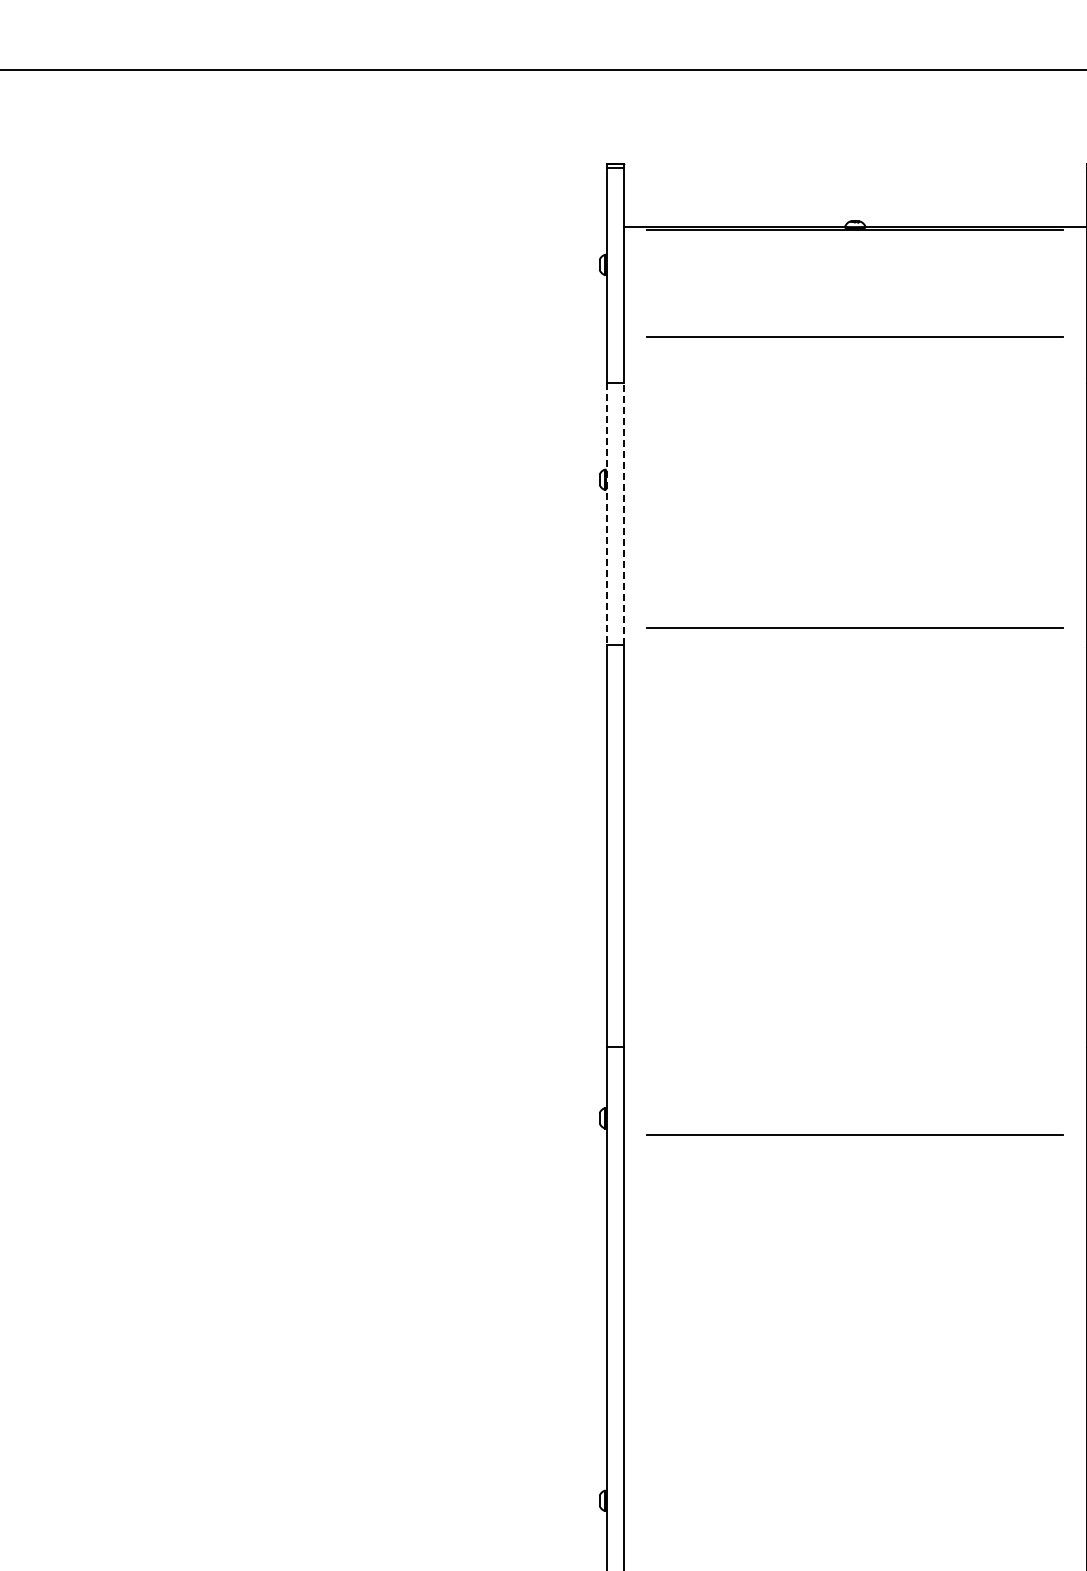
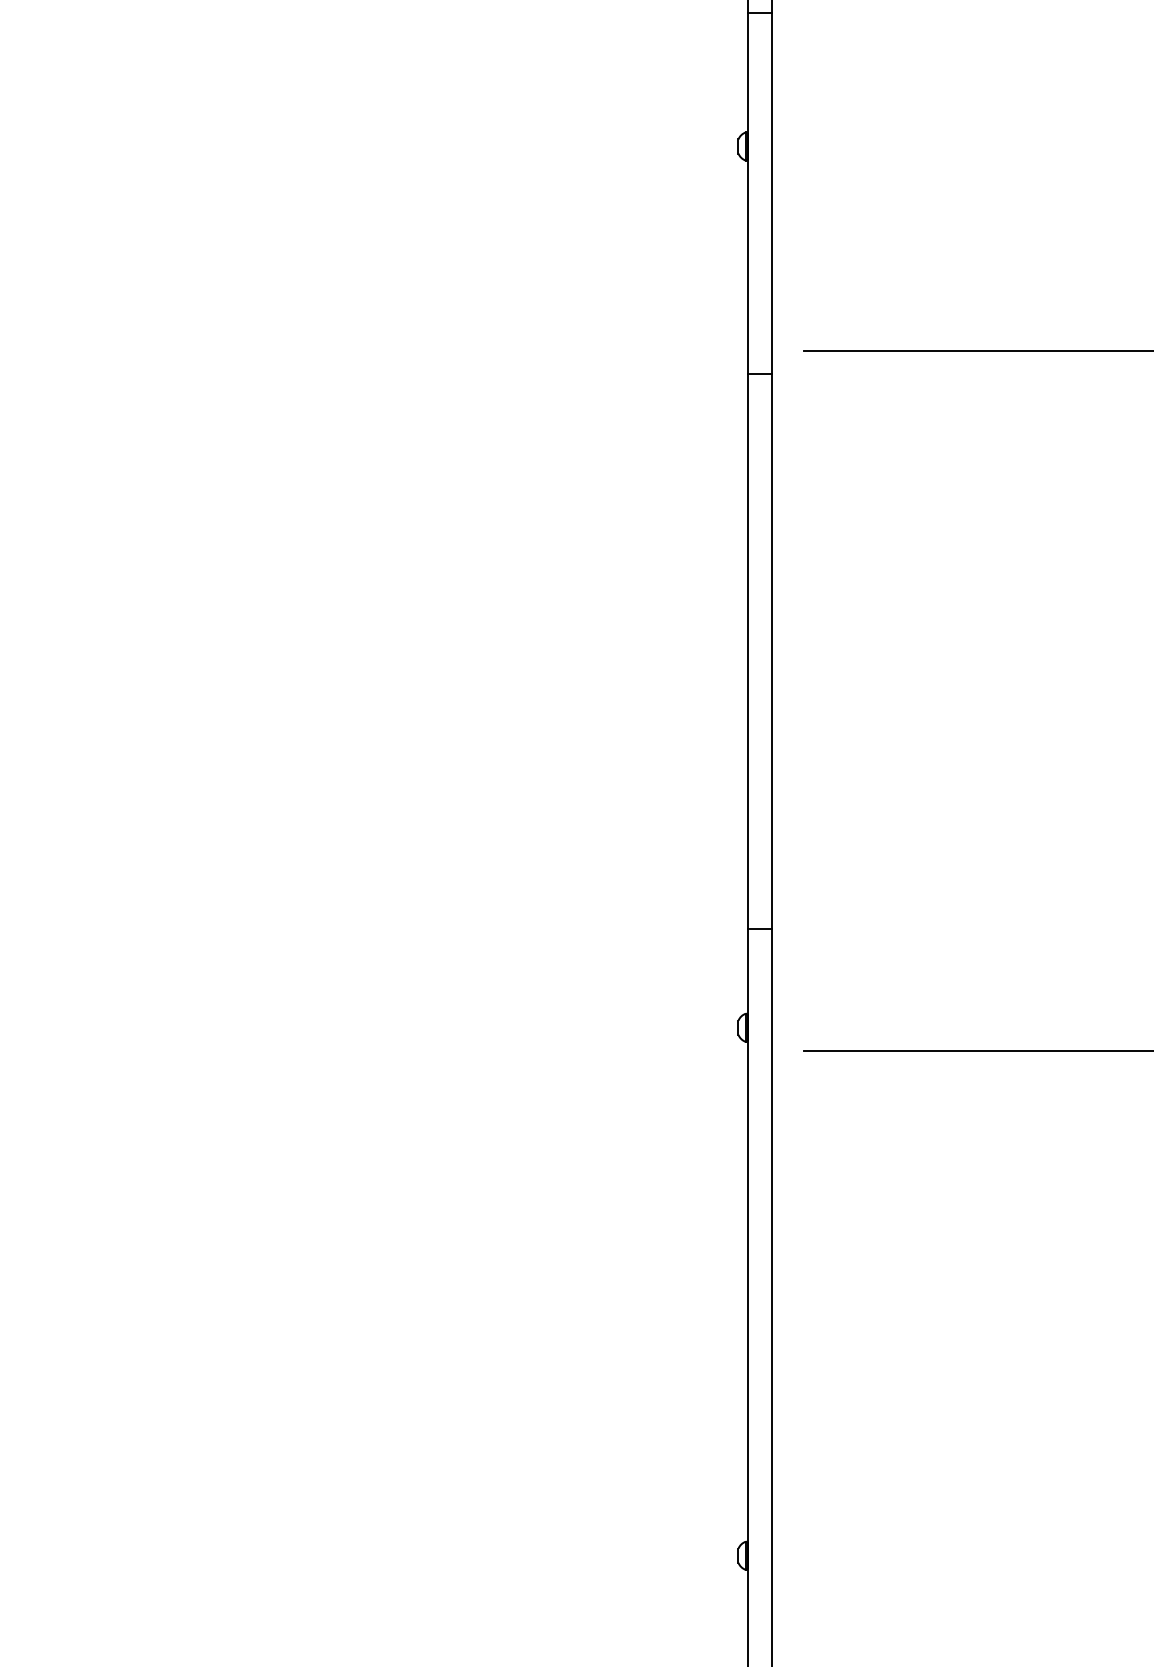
line: (606, 513) -> (747, 193), dashed -> solid
line: (624, 513) -> (772, 193), dashed -> solid

